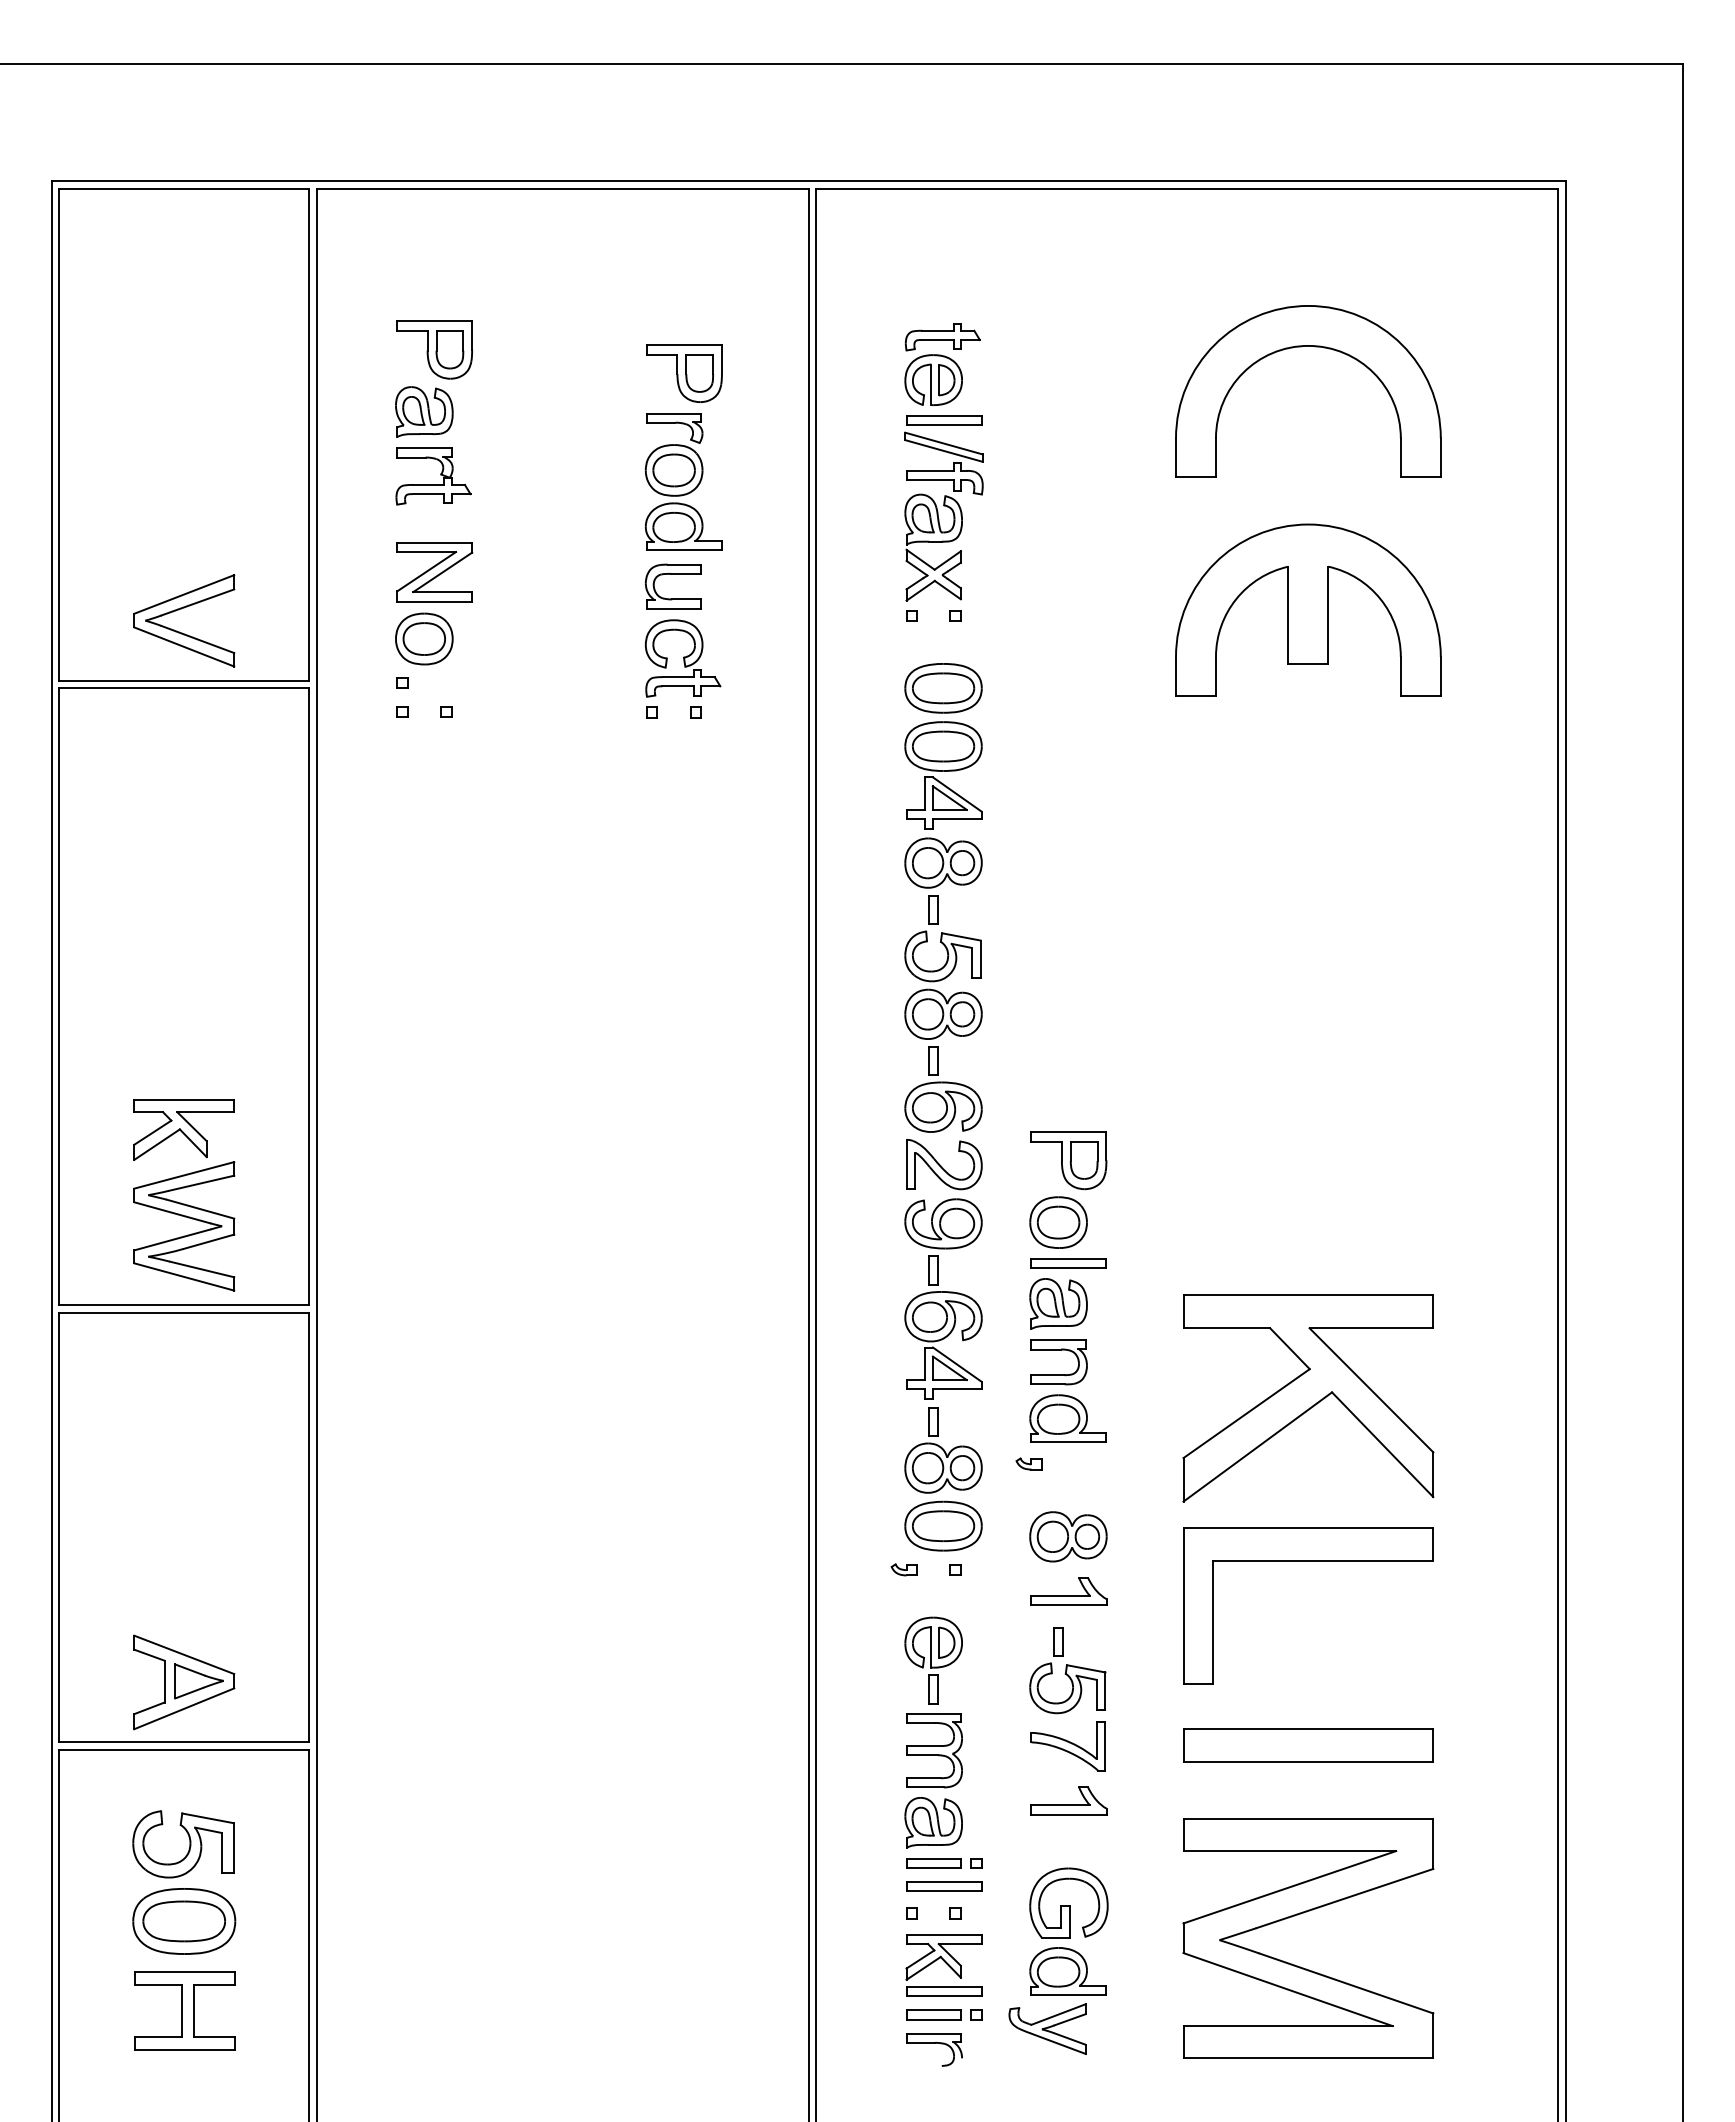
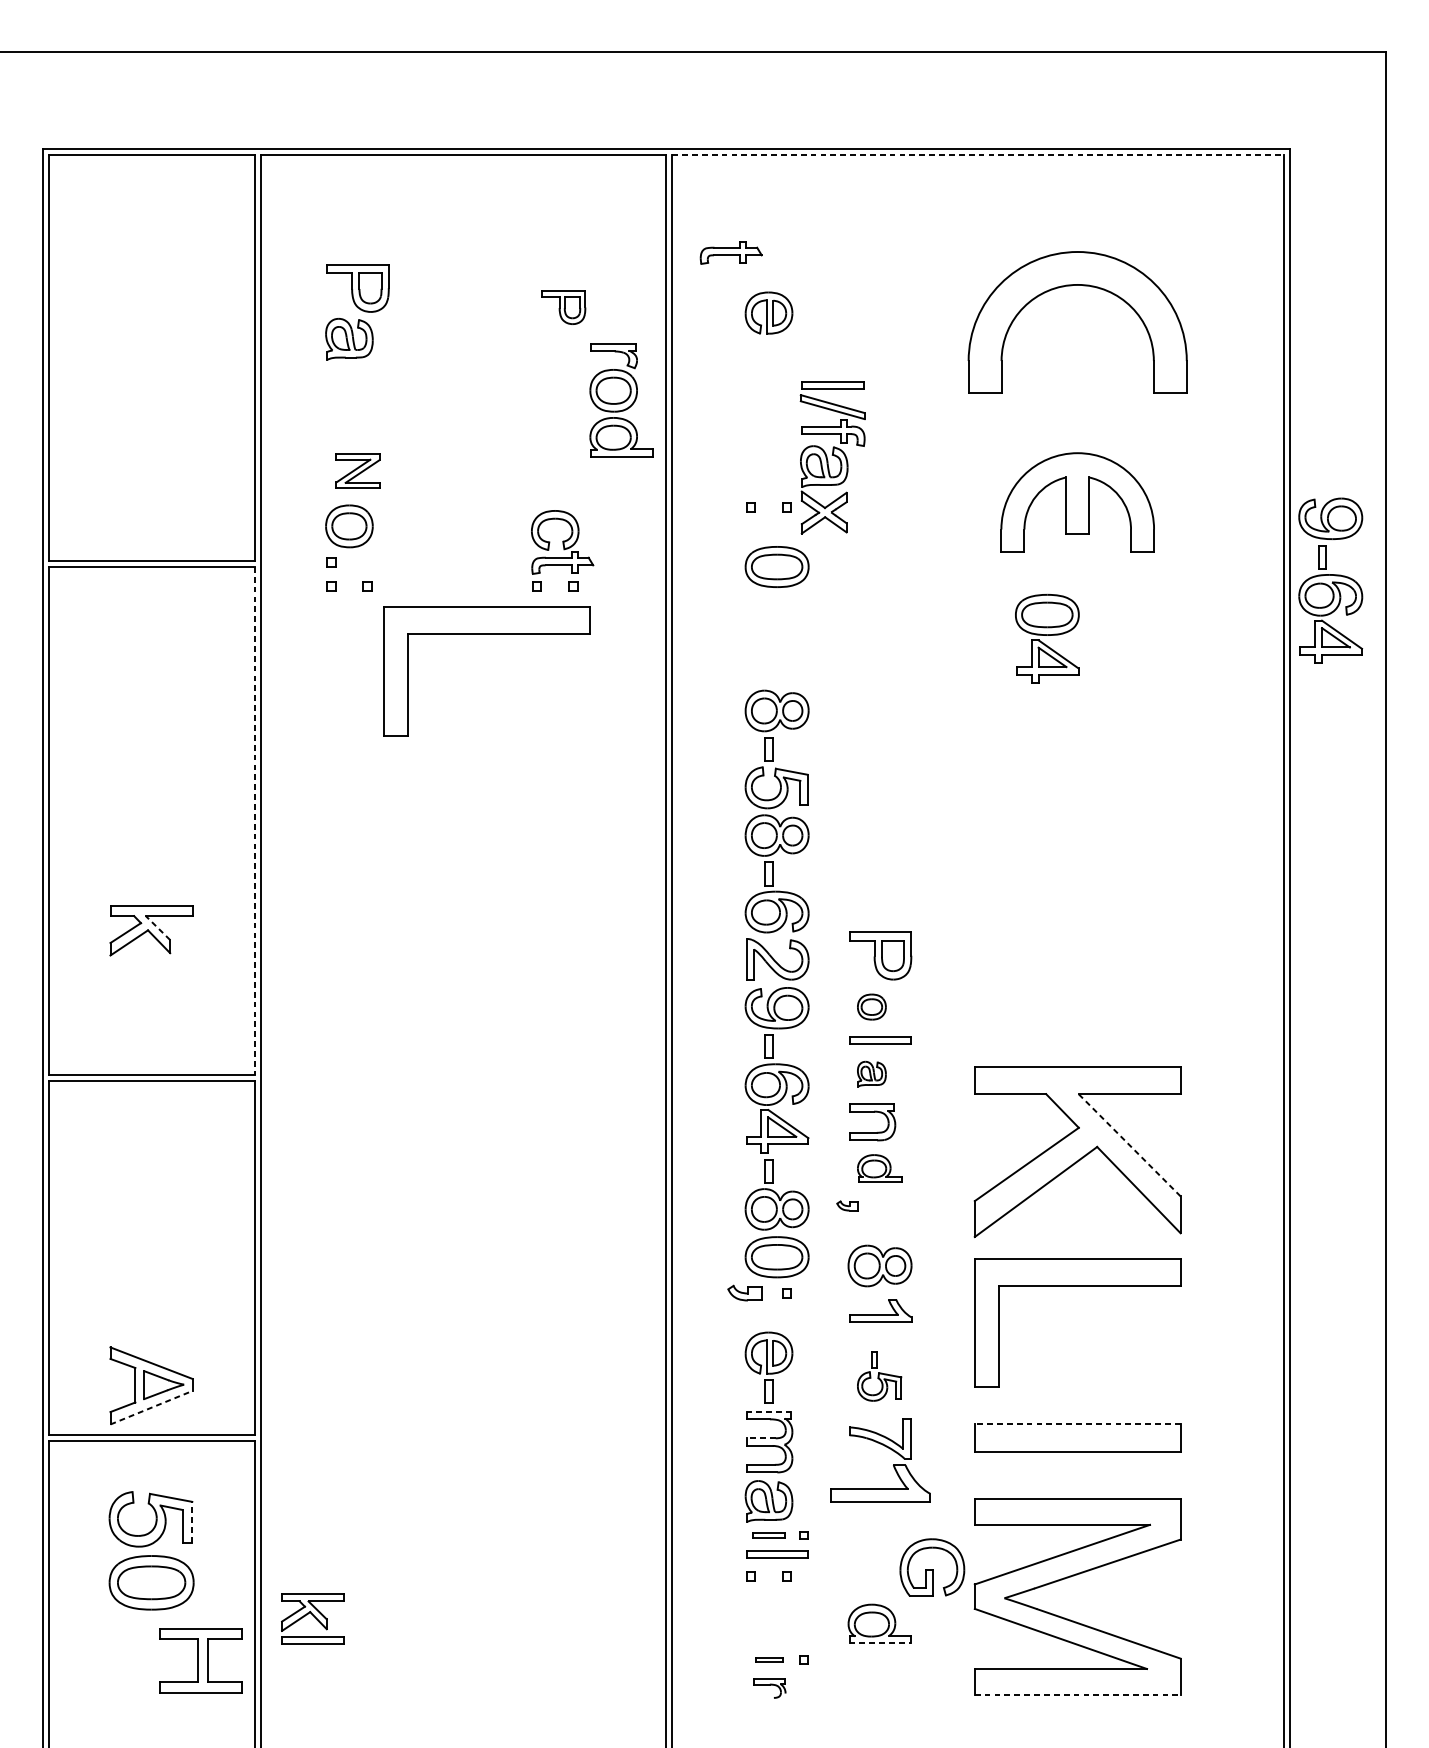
line: (1187, 188) -> (978, 155), solid -> dashed
part: (942, 337) -> (730, 253), moved
part: (684, 373) -> (563, 307), size x0.7
part: (440, 475) -> (362, 391), removed
part: (683, 481) -> (621, 399), moved
part: (943, 508) -> (832, 457), moved
part: (434, 572) -> (357, 471), size x0.7
part: (672, 574) -> (553, 473), removed
part: (181, 609) -> (149, 502), removed
part: (1308, 609) -> (1077, 502), size x0.7
part: (1615, 704) -> (1330, 580), added
part: (591, 770) -> (487, 634), added
part: (943, 775) -> (1047, 638), moved
line: (309, 996) -> (254, 820), solid -> dashed
line: (192, 1126) -> (158, 927), solid -> dashed
part: (1058, 1222) -> (871, 1007), size x0.6
part: (187, 1234) -> (154, 1016), removed
part: (1058, 1303) -> (871, 1073), size x0.6
line: (1371, 1390) -> (1129, 1145), solid -> dashed
part: (1067, 1418) -> (879, 1168), size x0.7
part: (903, 1569) -> (744, 1292), size x1.6
part: (1067, 1670) -> (879, 1376), size x0.7
line: (184, 1708) -> (151, 1407), solid -> dashed
line: (933, 1713) -> (768, 1411), solid -> dashed
line: (1308, 1729) -> (1077, 1424), solid -> dashed
line: (924, 1746) -> (761, 1438), solid -> dashed
part: (1068, 1800) -> (880, 1483), size x1.6
line: (233, 1847) -> (192, 1521), solid -> dashed
part: (933, 1863) -> (768, 1535), size x0.7
part: (1068, 1902) -> (931, 1567), moved
part: (943, 1965) -> (312, 1619), moved
line: (1069, 1995) -> (880, 1643), solid -> dashed
part: (184, 2010) -> (200, 1660), moved
part: (933, 2014) -> (768, 1659), size x0.6
part: (1047, 2028) -> (862, 1671), removed
part: (934, 2049) -> (769, 1688), size x0.7
line: (1308, 2057) -> (1077, 1694), solid -> dashed

